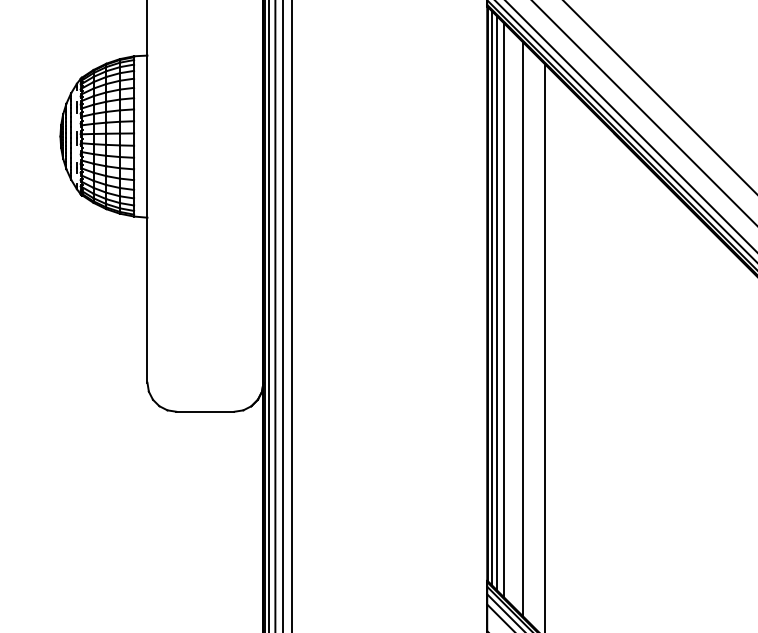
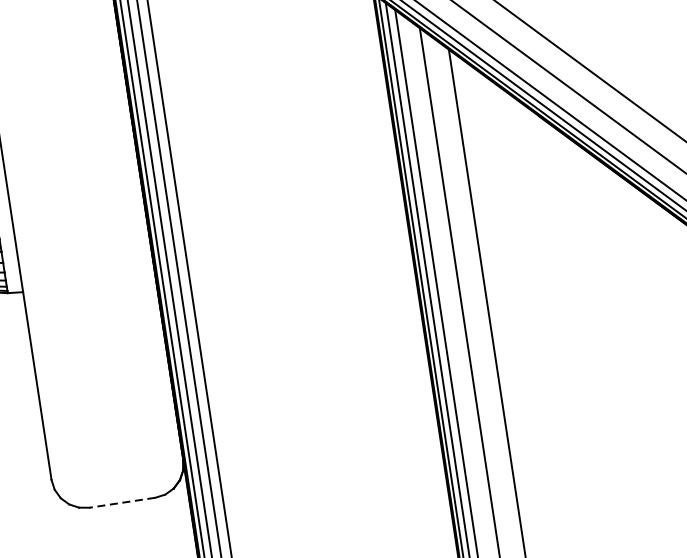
line: (205, 411) -> (122, 502), solid -> dashed

